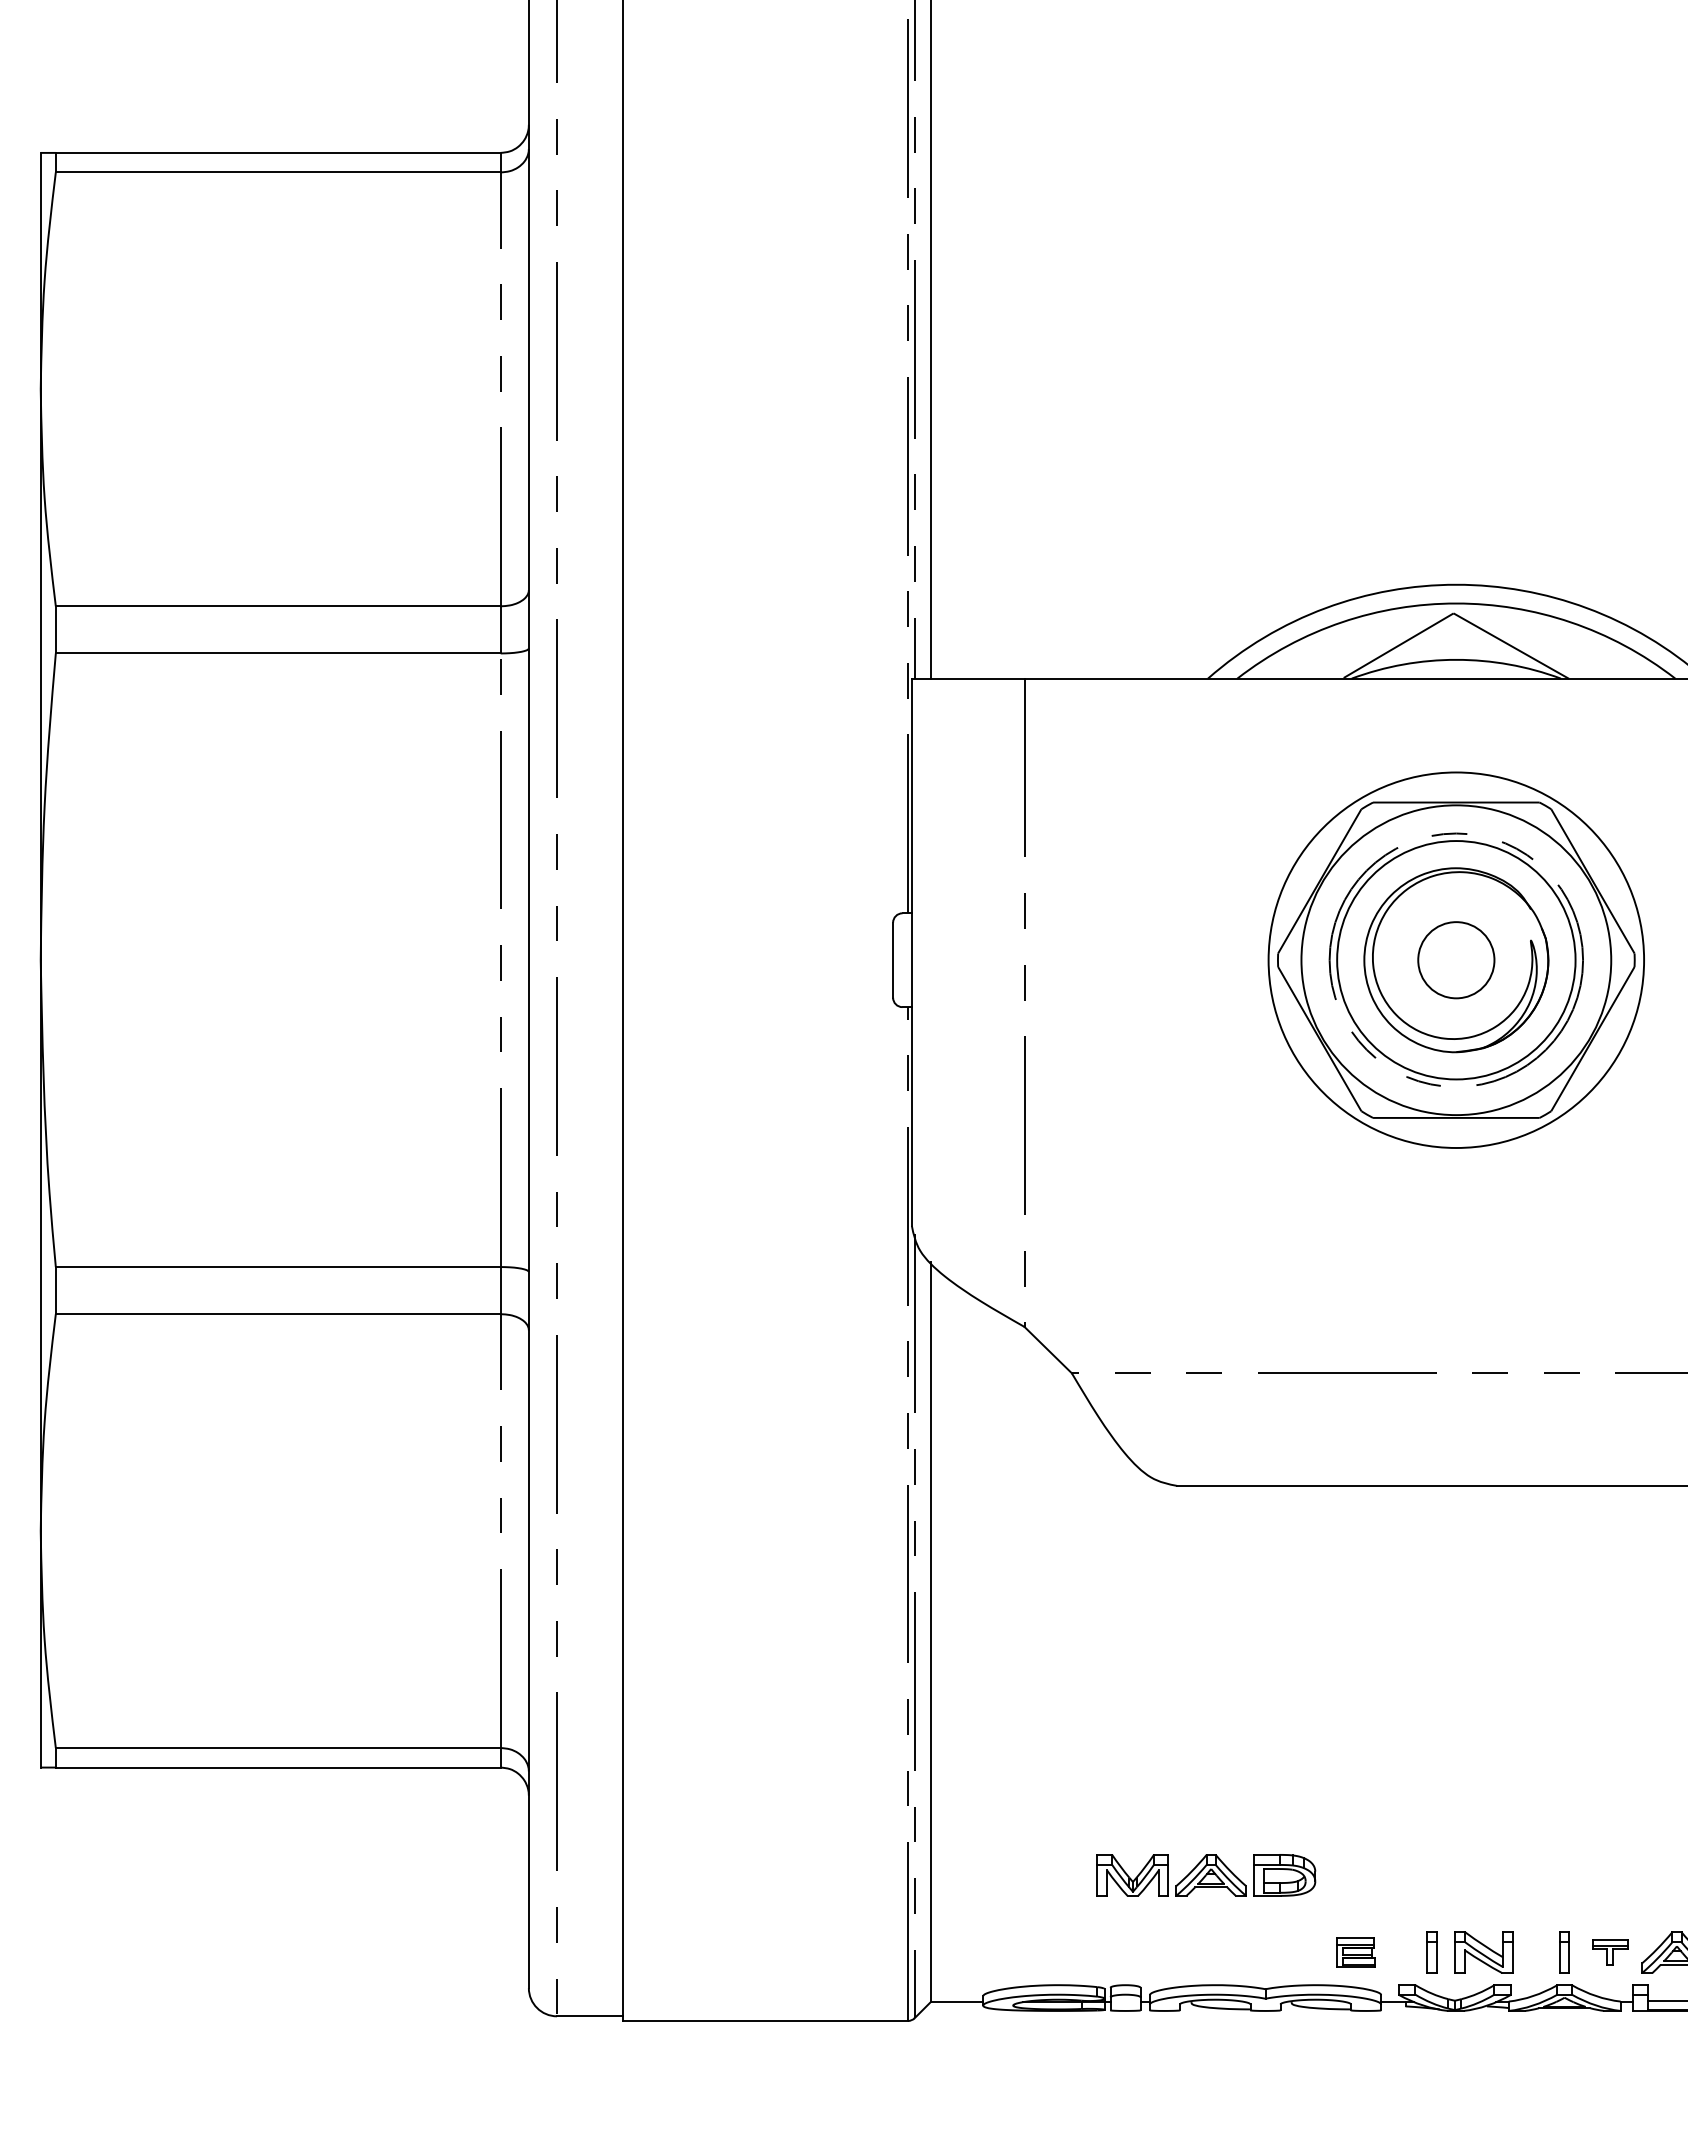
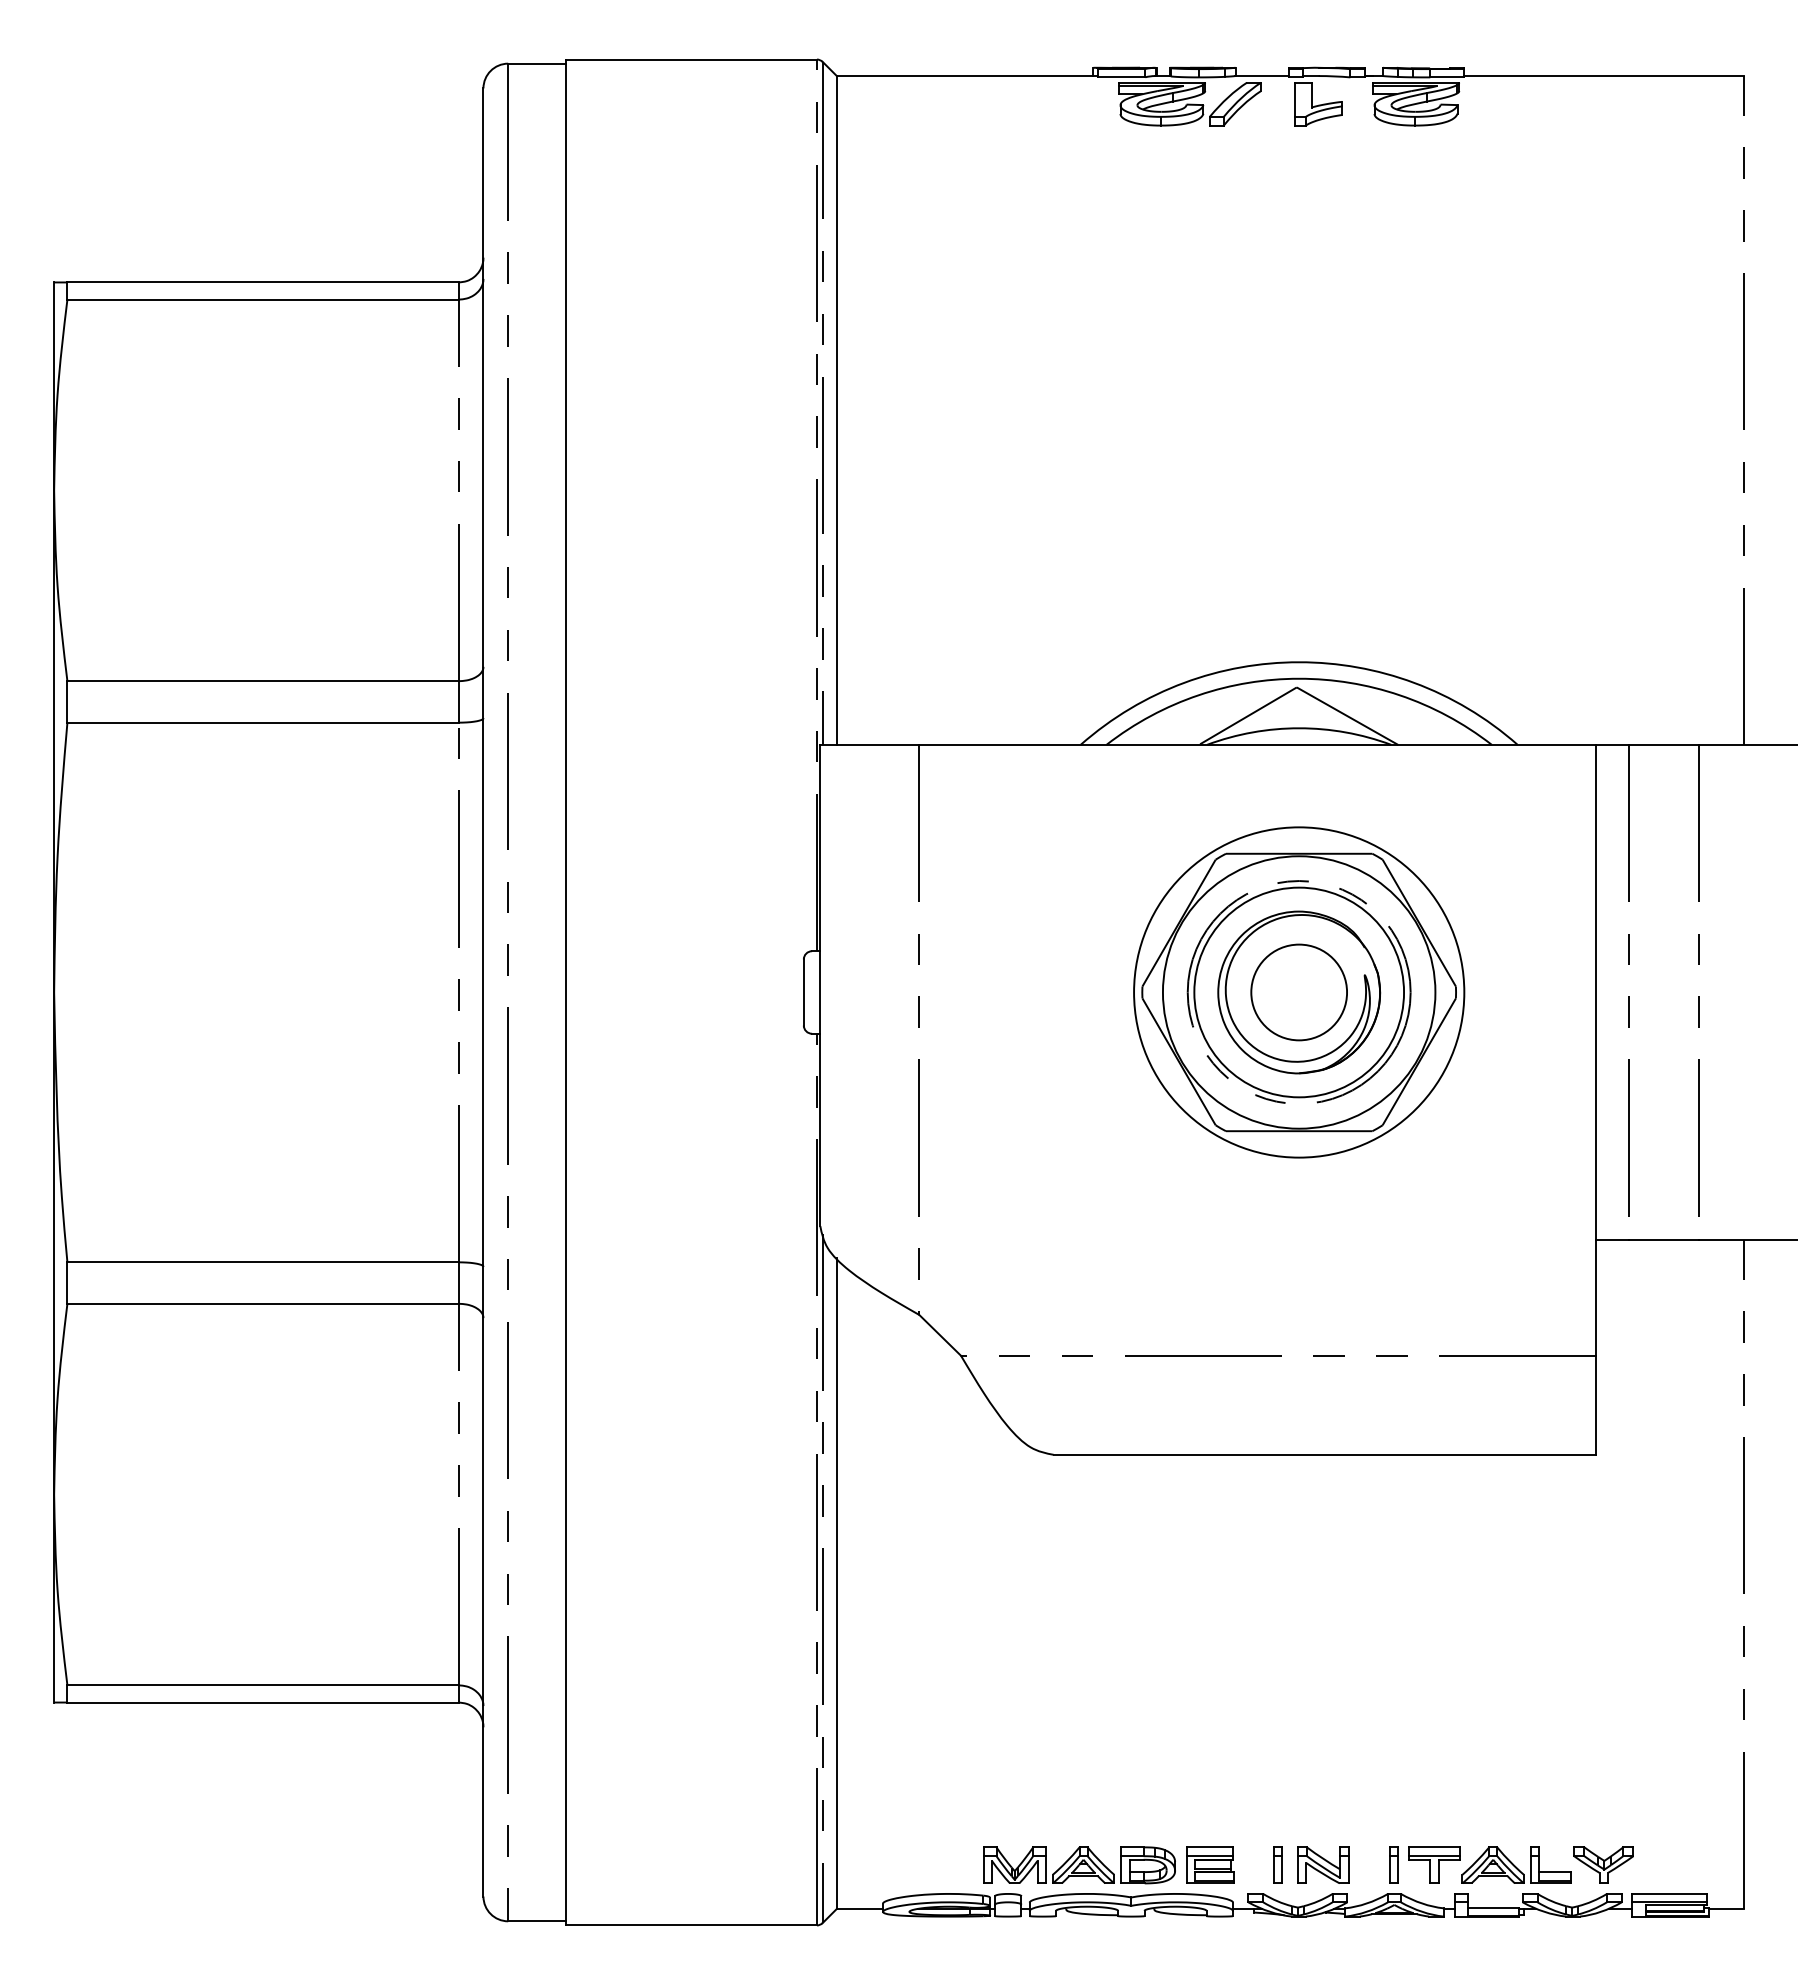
circle: (1456, 960) -> (1299, 992), size x1.43
part: (1206, 1875) -> (1079, 1865), moved
part: (1355, 1951) -> (1210, 1864), size x1.43
part: (1610, 1951) -> (1434, 1864), size x1.67

